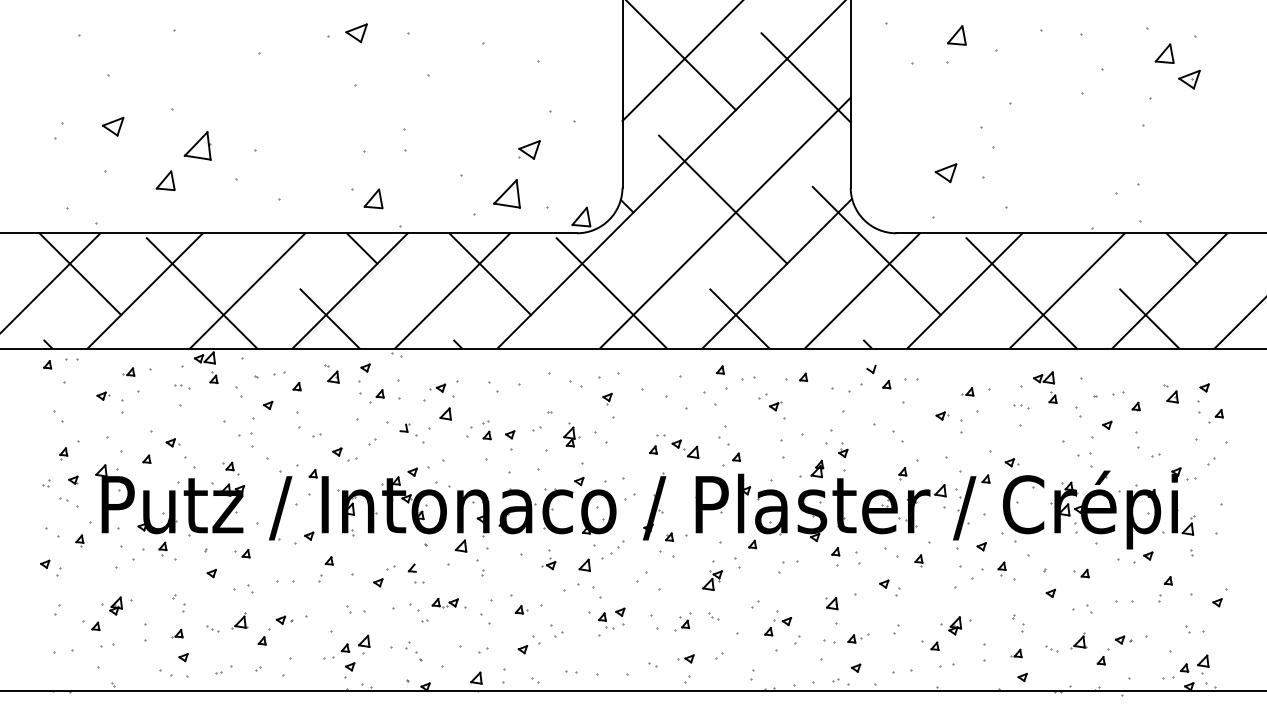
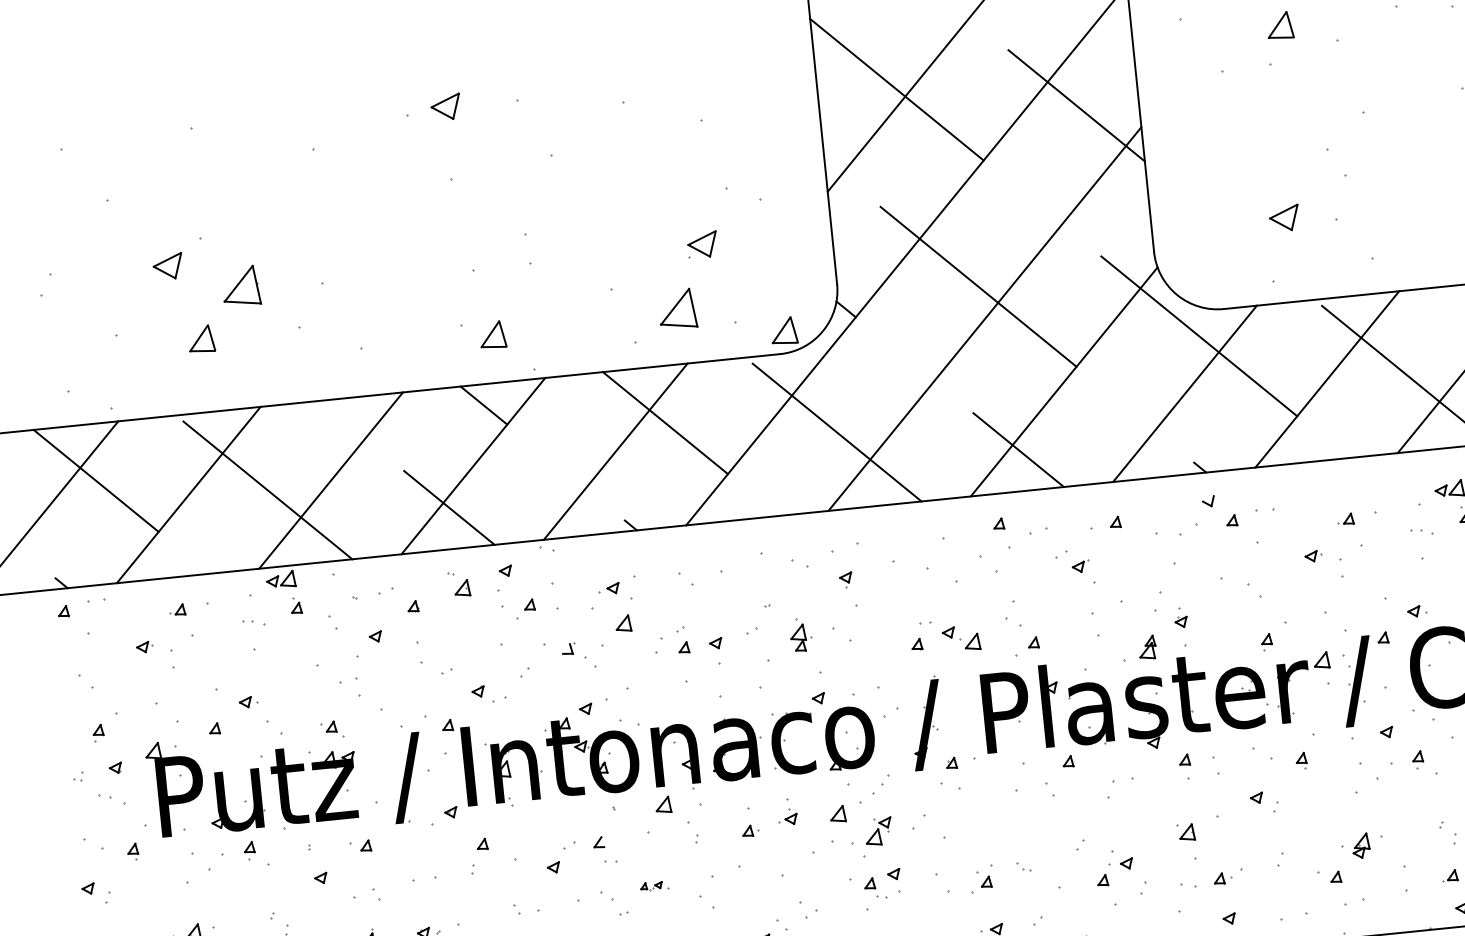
part: (112, 126) -> (167, 266), moved
part: (712, 580) -> (878, 831), moved
part: (448, 602) -> (653, 885), size x0.6
part: (521, 609) -> (750, 830), moved

